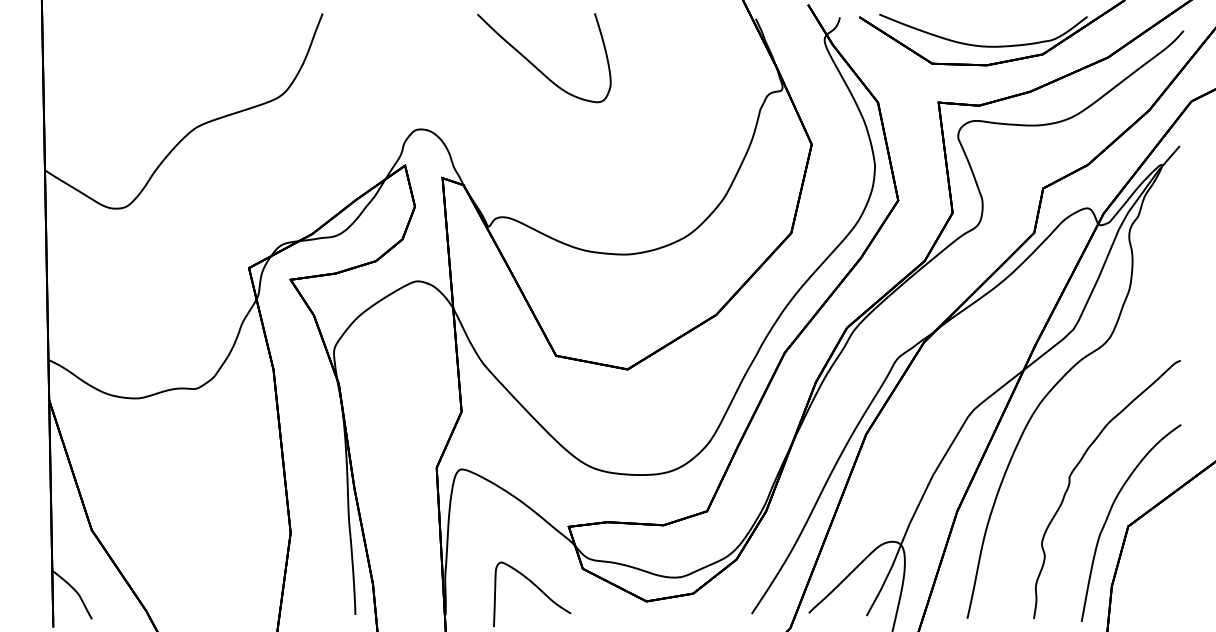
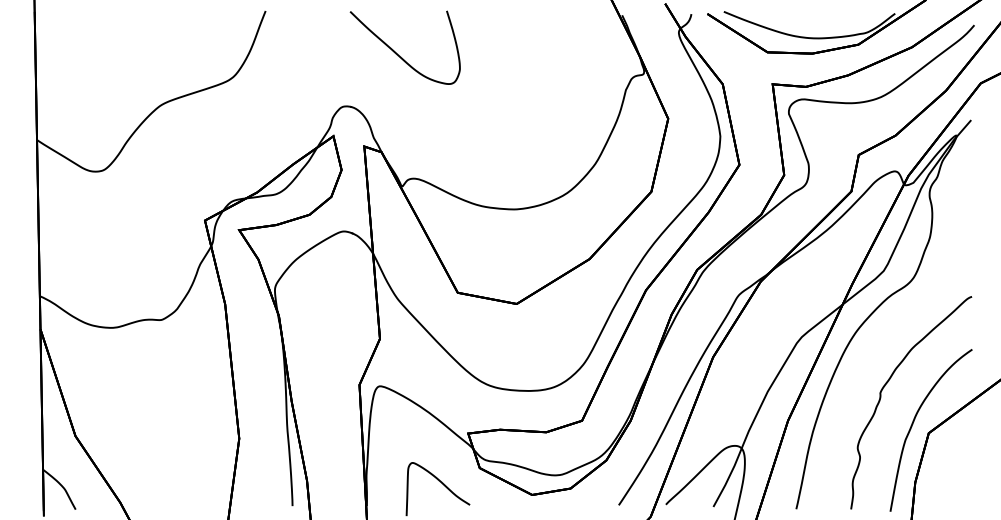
part: (536, 66) -> (398, 54), moved

